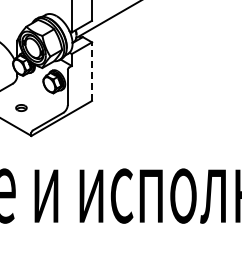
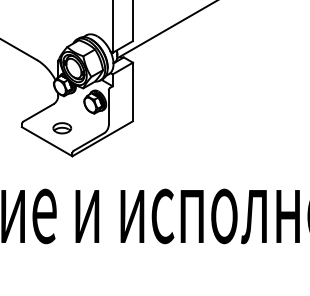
line: (91, 71) -> (132, 91), dashed -> solid
part: (21, 108) -> (62, 128), size x1.67

